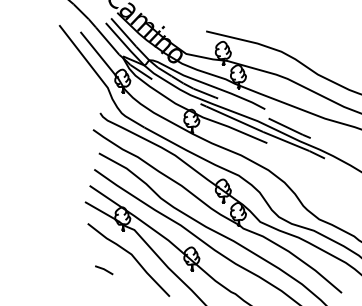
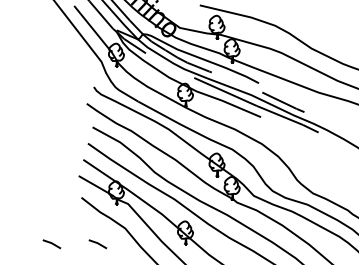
line: (58, 270) -> (52, 244), added

